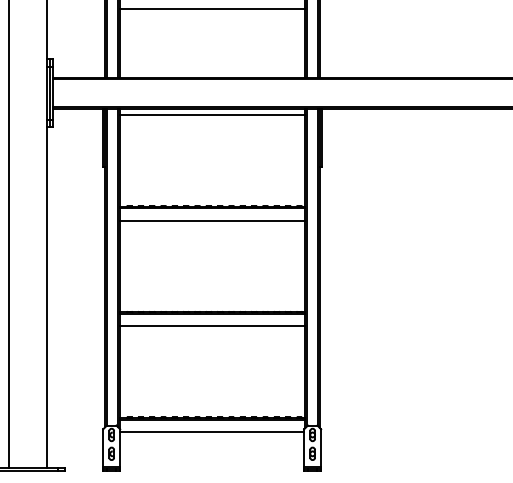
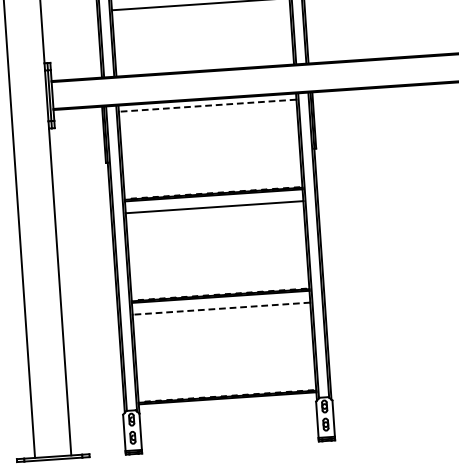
line: (212, 114) -> (207, 105), solid -> dashed
line: (212, 326) -> (221, 308), solid -> dashed
line: (212, 431) -> (228, 409), removed

